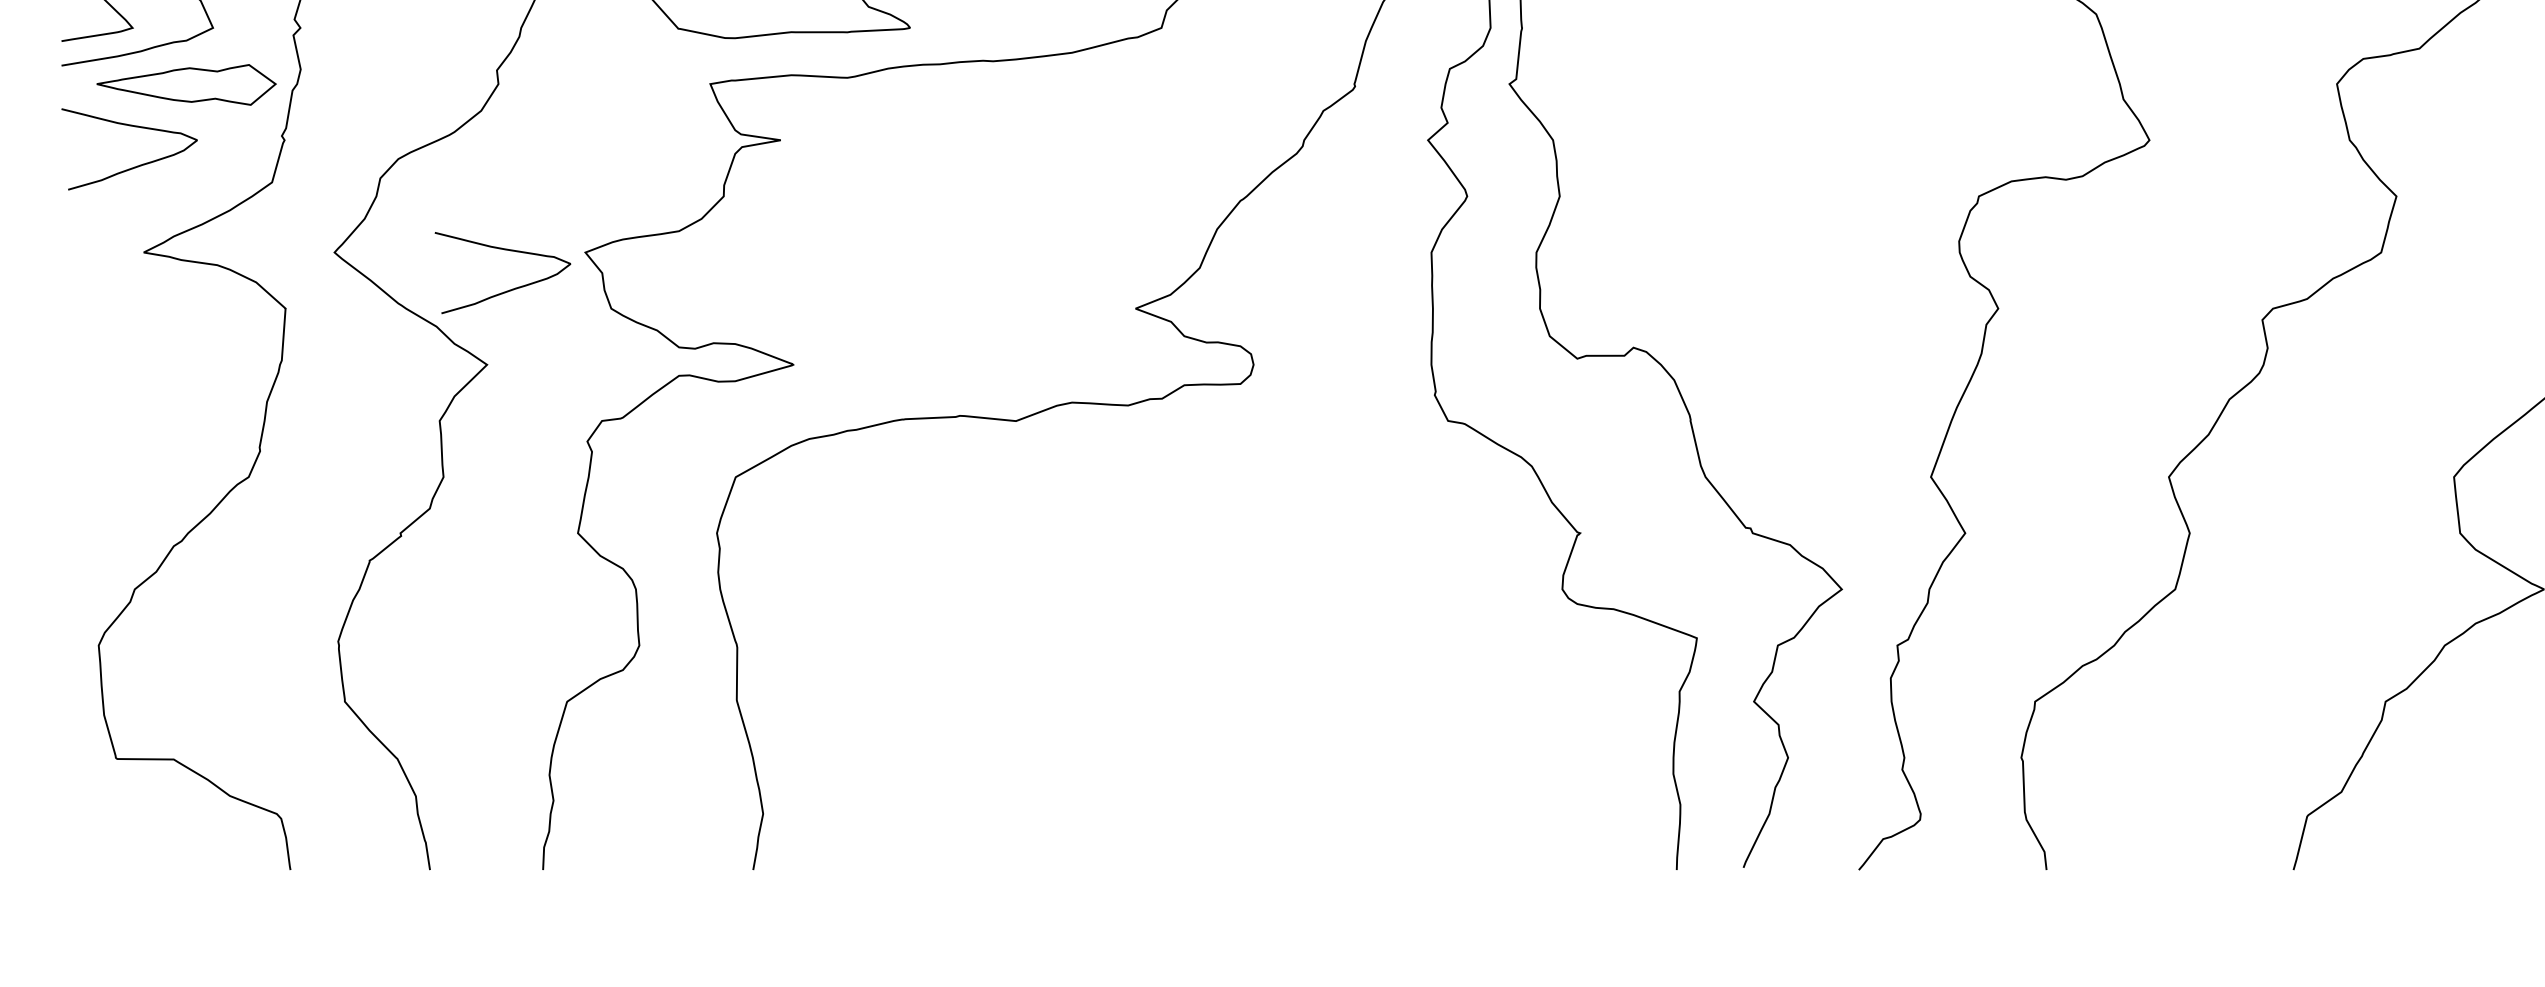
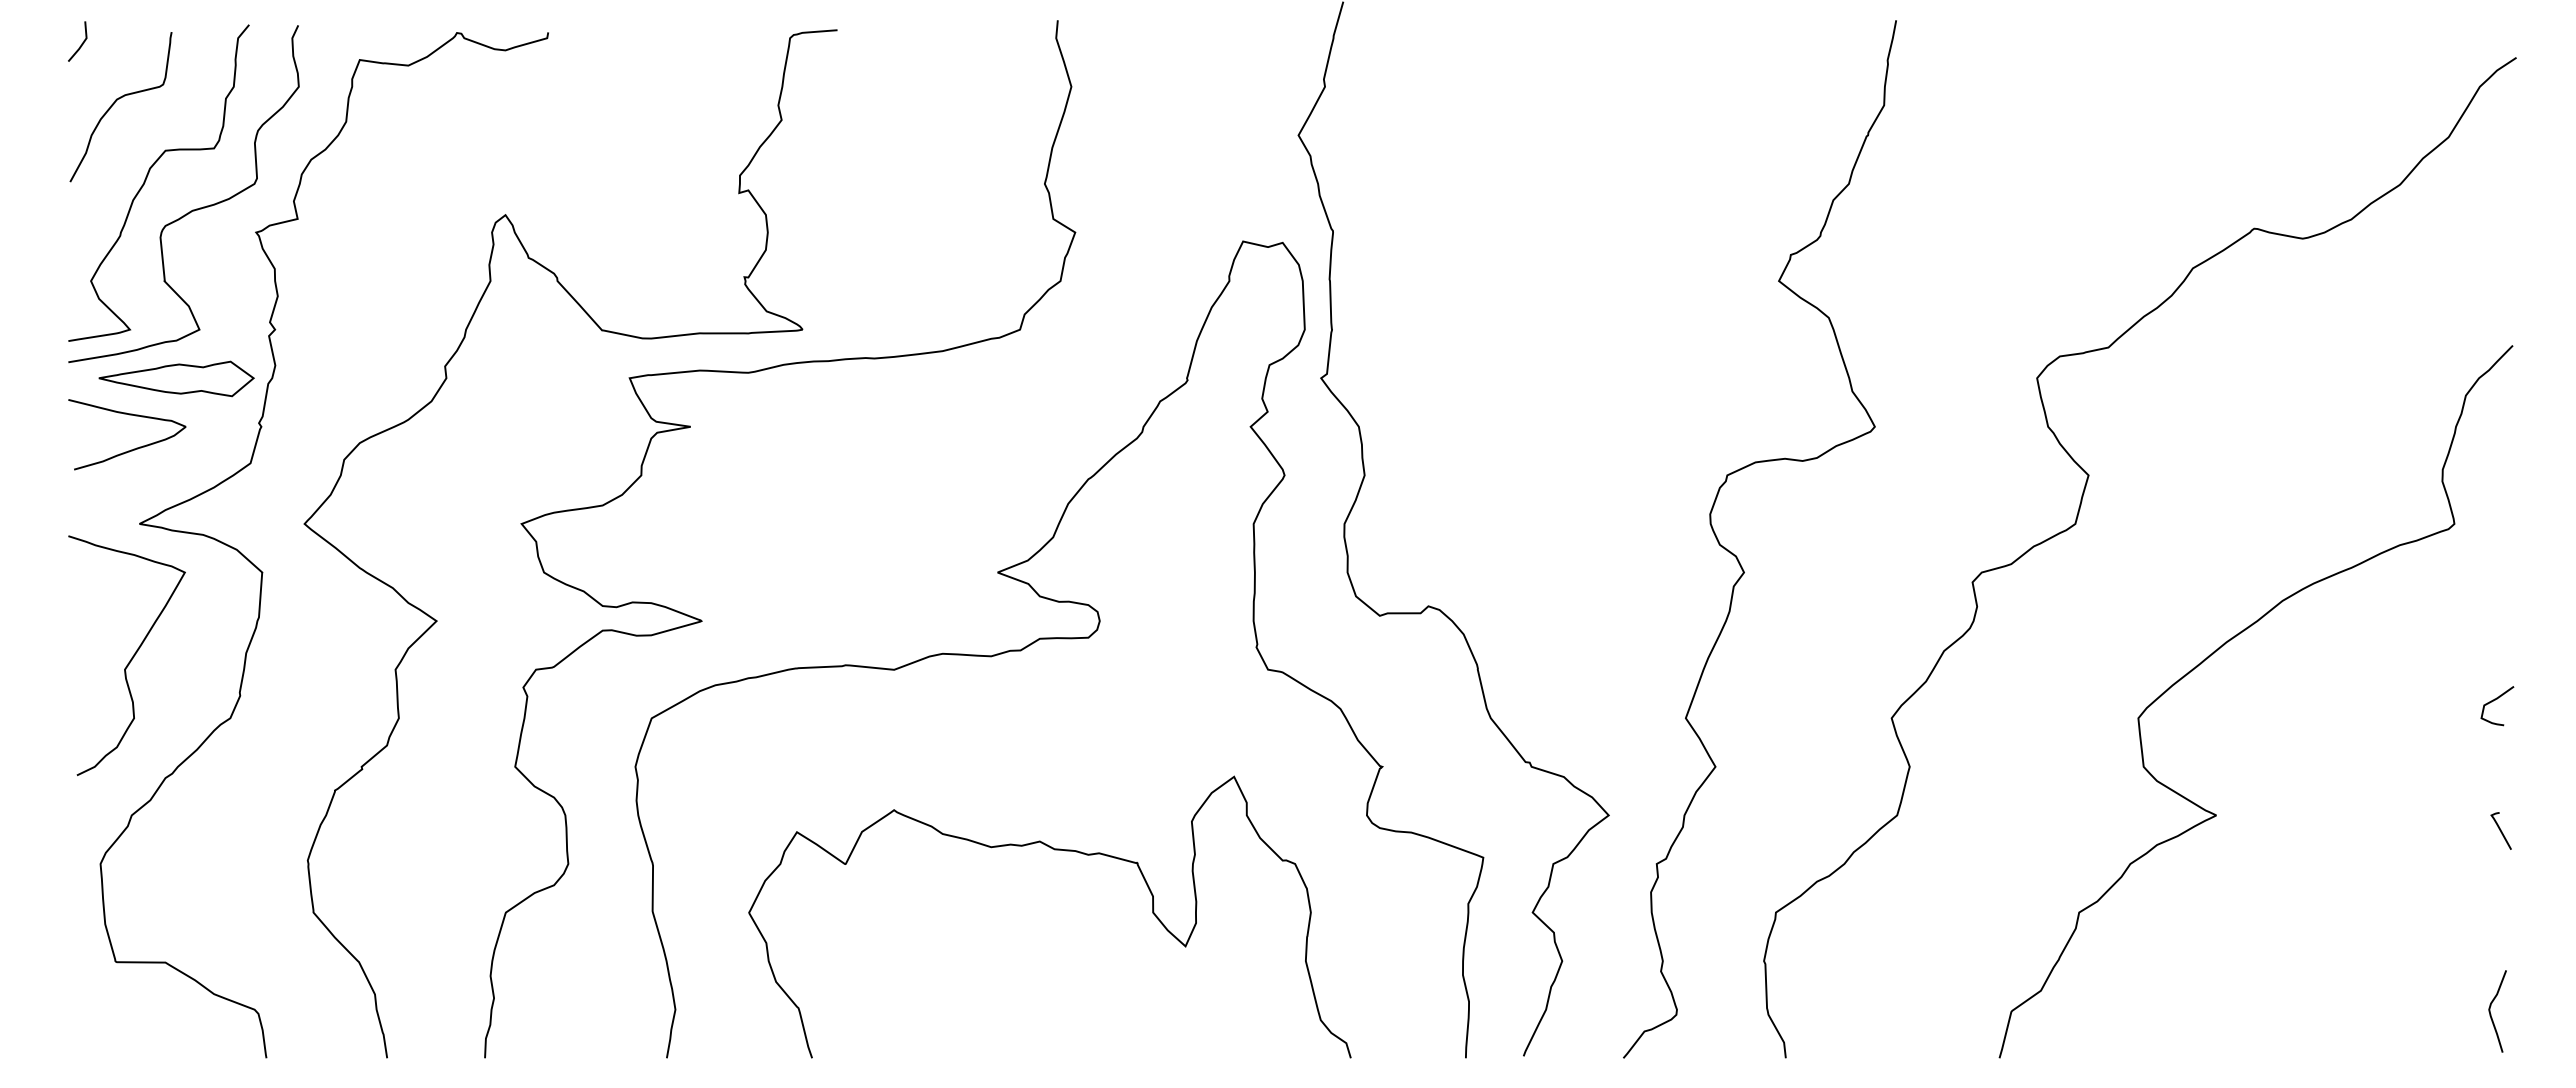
curve: (510, 288) -> (456, 555), removed
curve: (134, 406) -> (131, 657), added
curve: (1201, 629) -> (1054, 850), added

